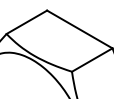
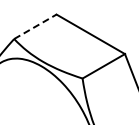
line: (26, 22) -> (35, 26), solid -> dashed

